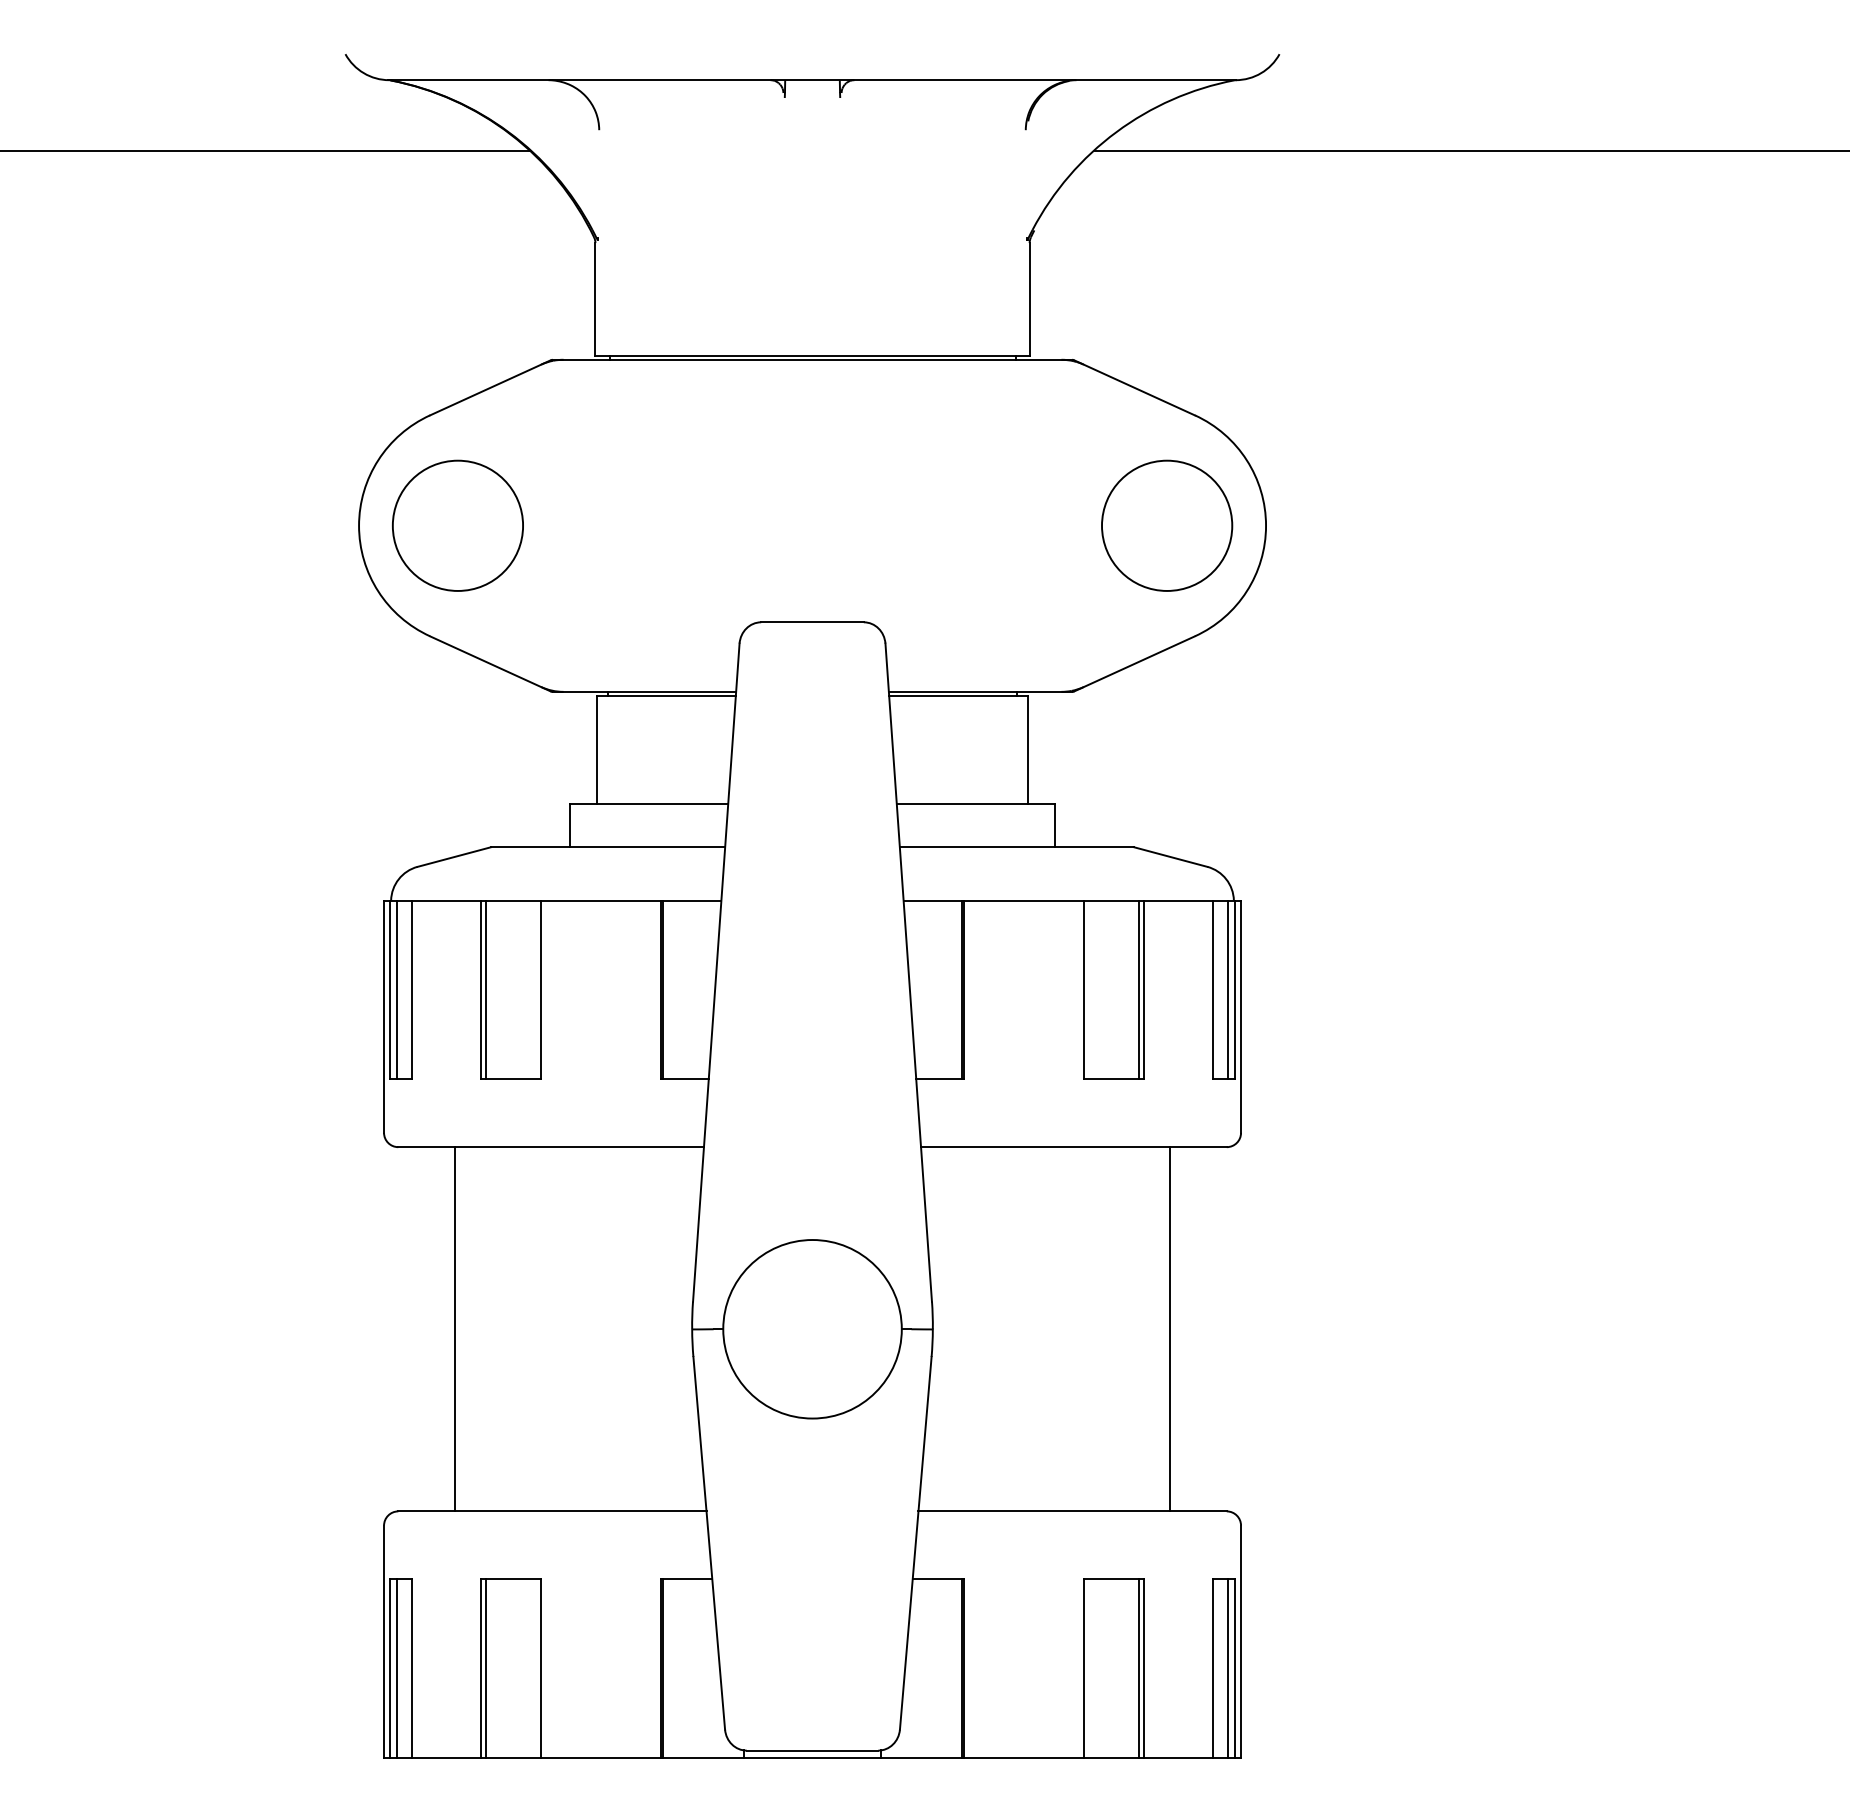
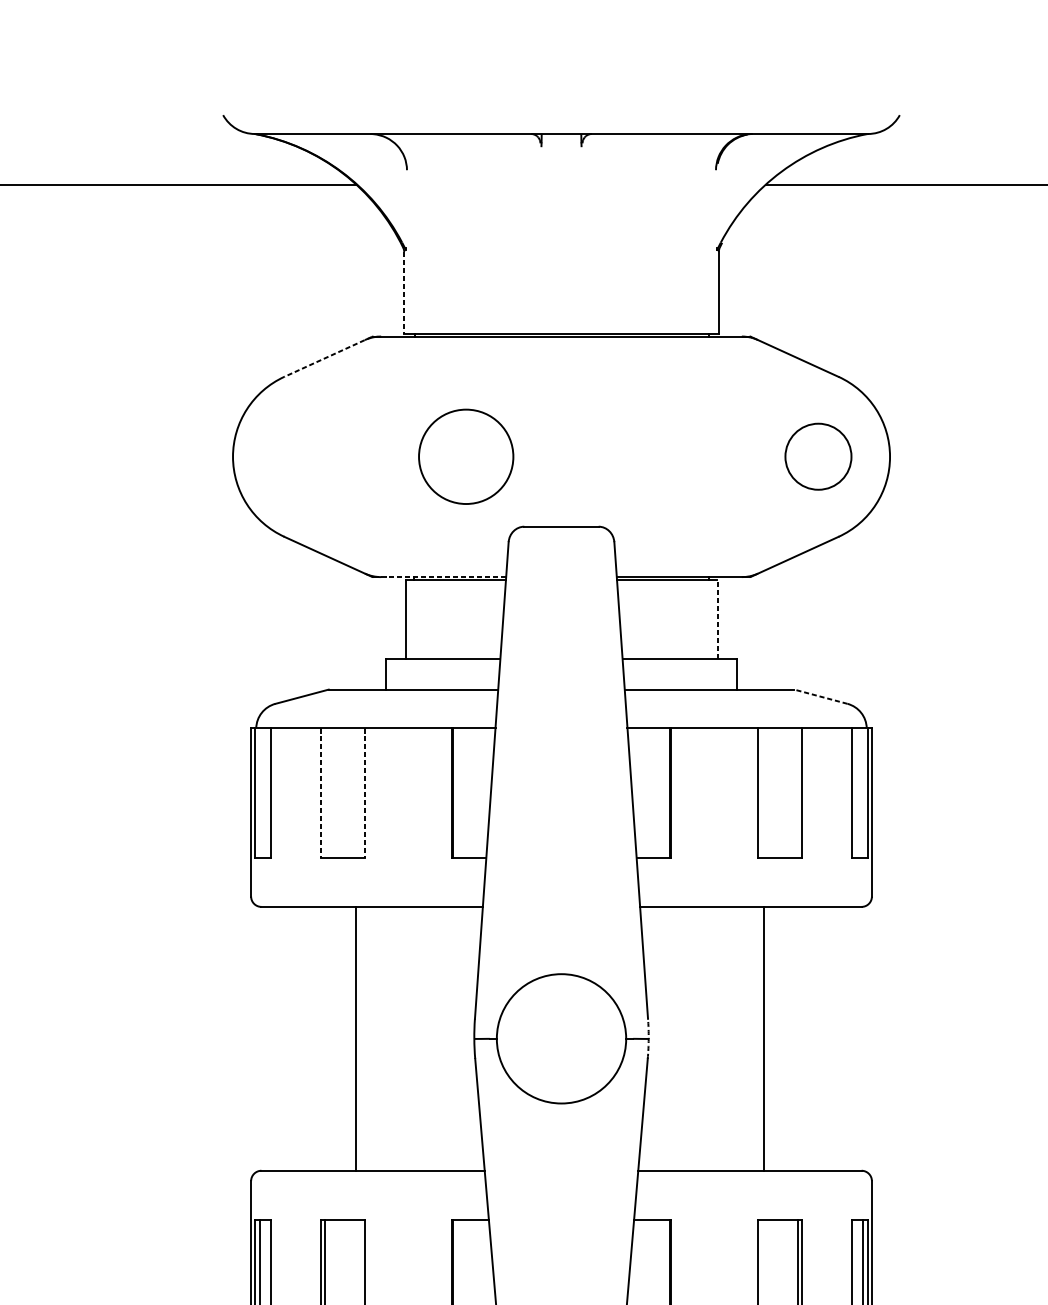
line: (595, 299) -> (404, 292), solid -> dashed
line: (489, 388) -> (327, 357), solid -> dashed
circle: (457, 525) -> (465, 456), moved
circle: (1167, 525) -> (818, 456), size x0.7
line: (644, 691) -> (439, 576), solid -> dashed
line: (1027, 749) -> (717, 618), solid -> dashed
line: (1170, 857) -> (820, 697), solid -> dashed
line: (396, 989) -> (260, 792), removed
line: (485, 989) -> (324, 792), removed
line: (1139, 989) -> (798, 792), removed
line: (1228, 989) -> (862, 792), removed
line: (480, 990) -> (320, 793), solid -> dashed
line: (541, 990) -> (365, 793), solid -> dashed
line: (455, 1329) -> (356, 1039), moved
arc: (932, 1329) -> (648, 1039), solid -> dashed
line: (1169, 1329) -> (764, 1039), moved

